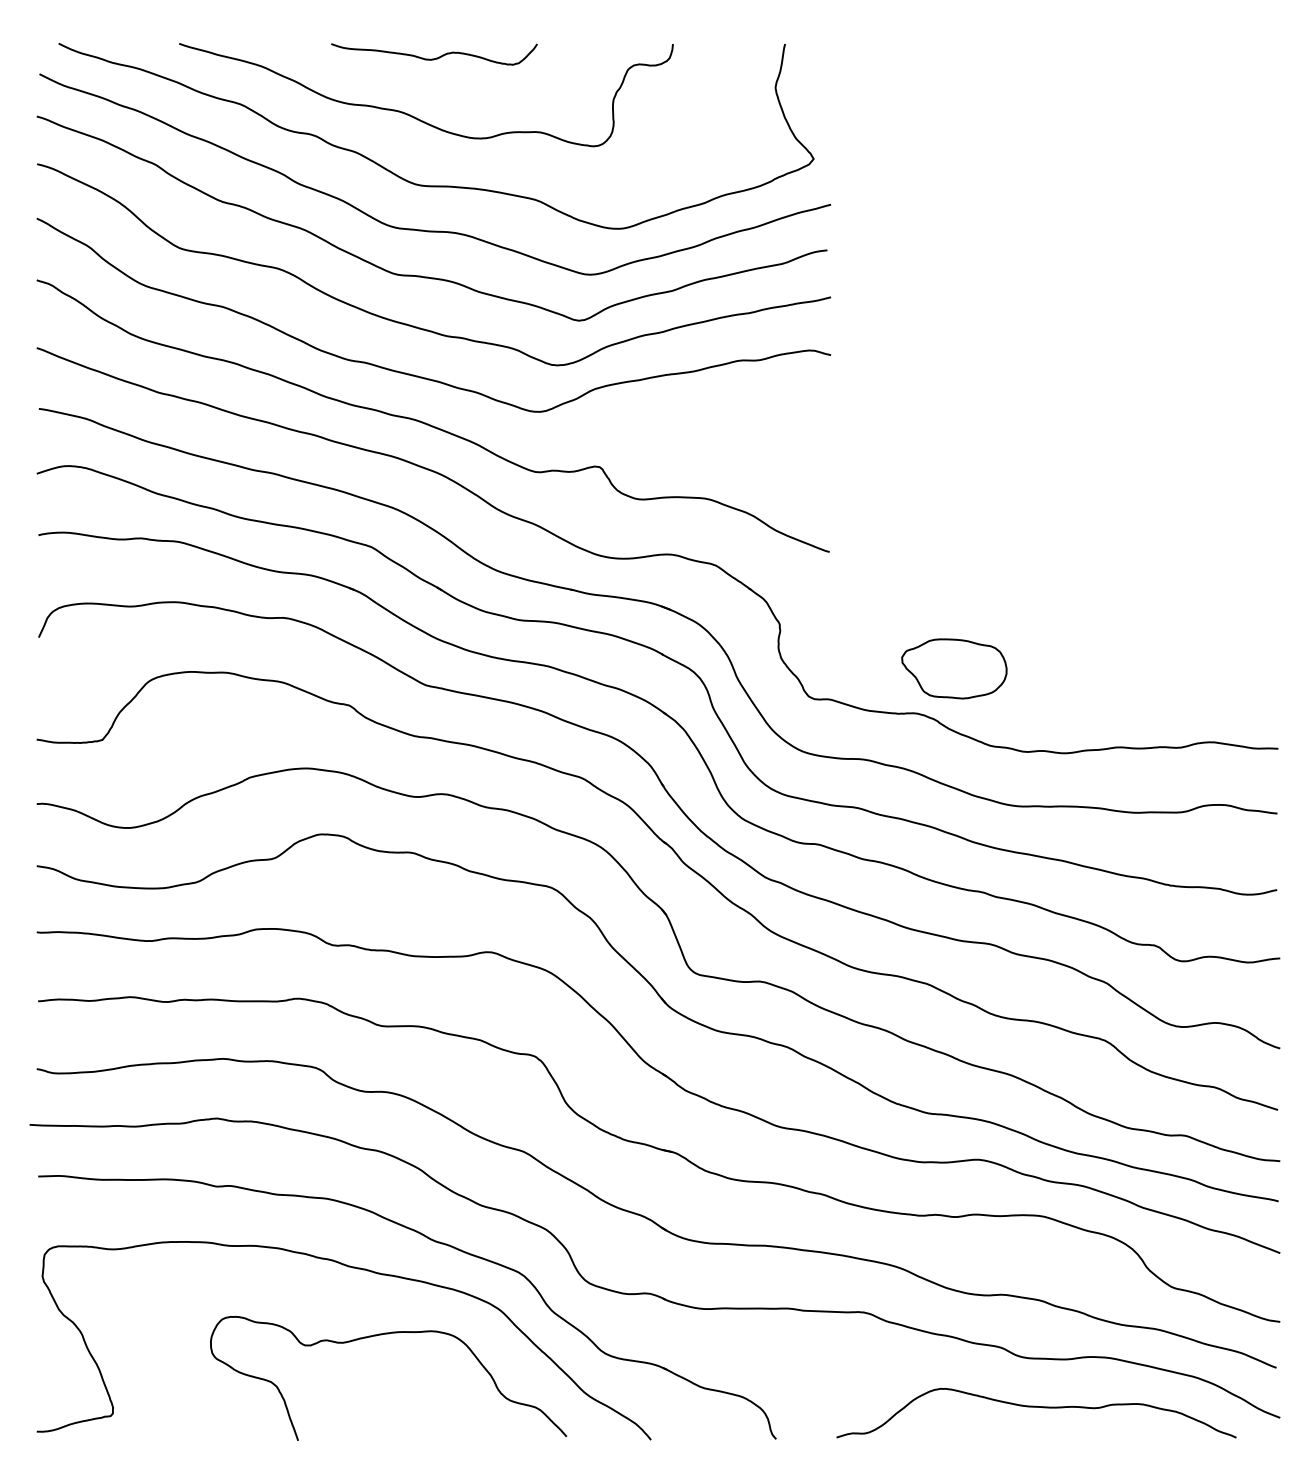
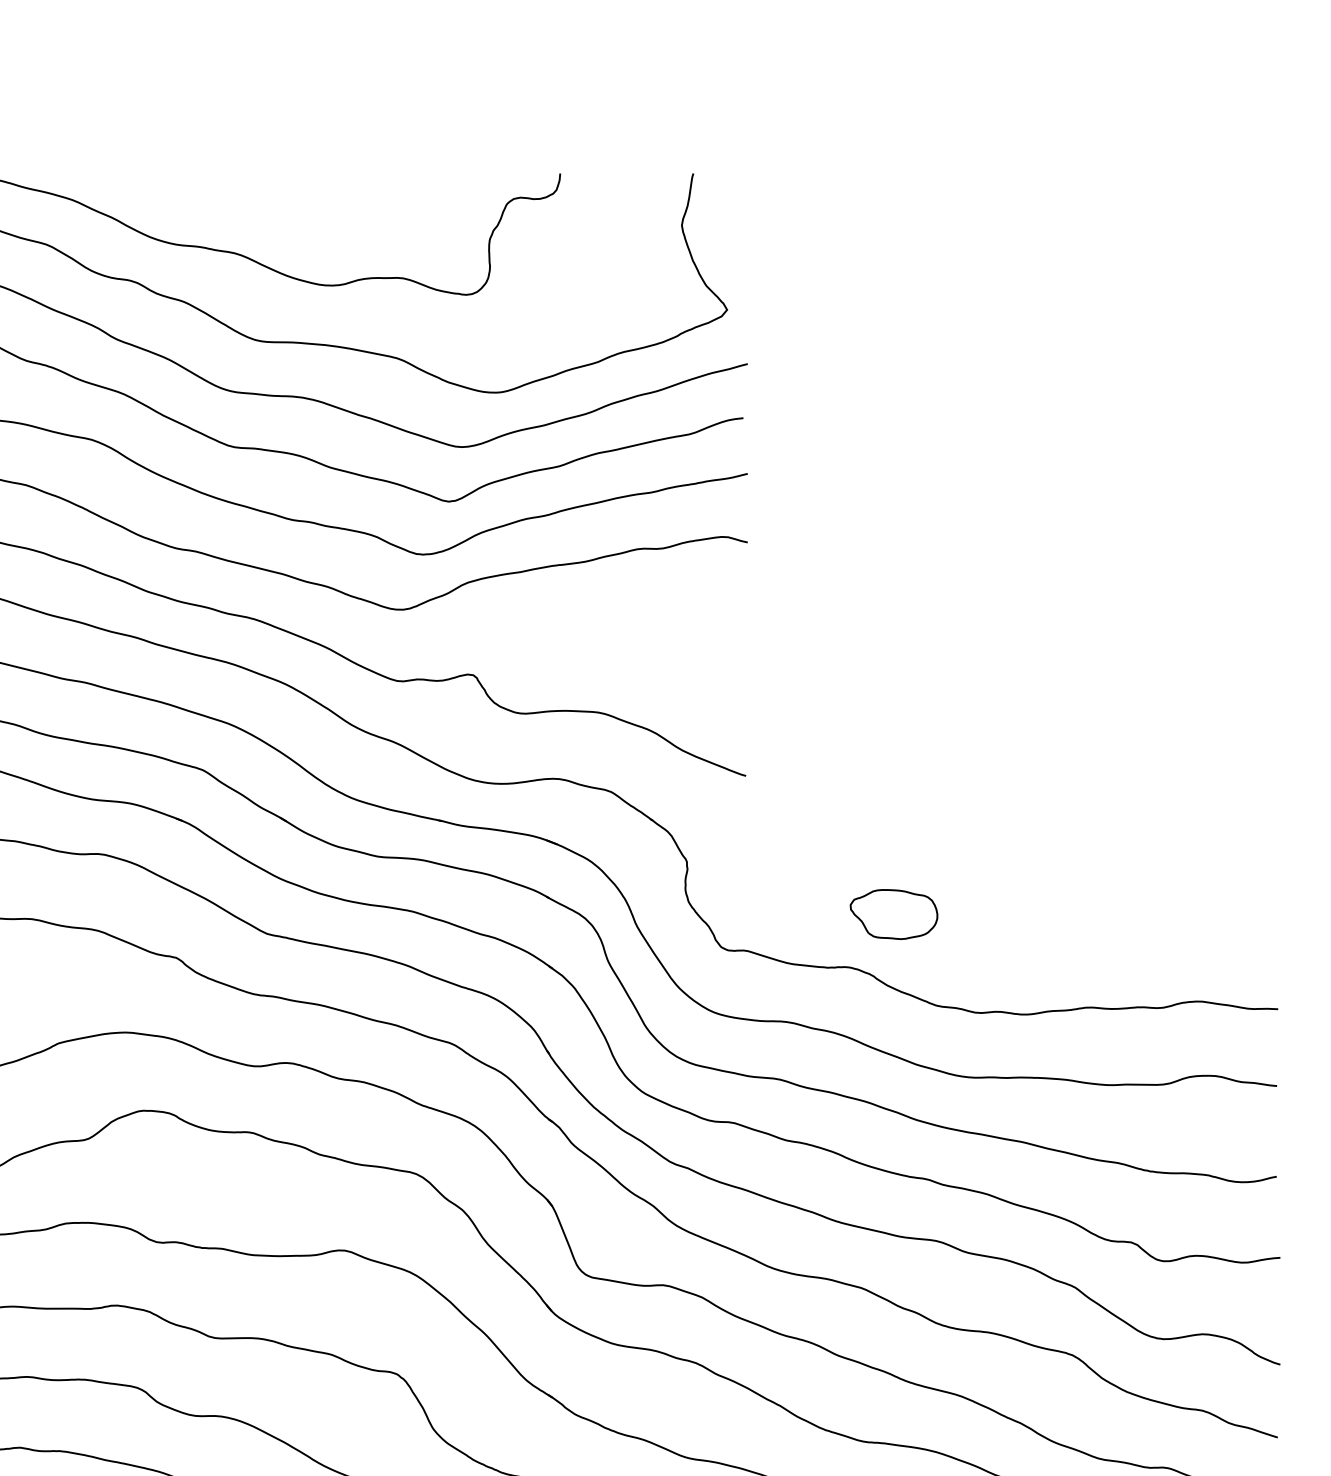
curve: (436, 57) -> (279, 189), removed
part: (954, 668) -> (894, 914), size x0.7

